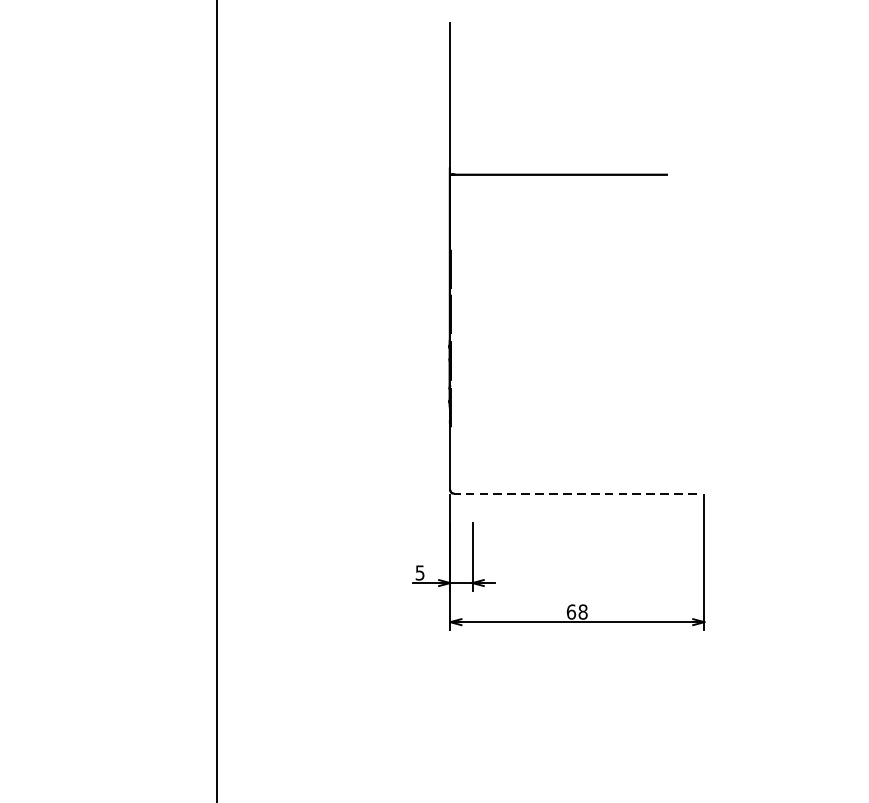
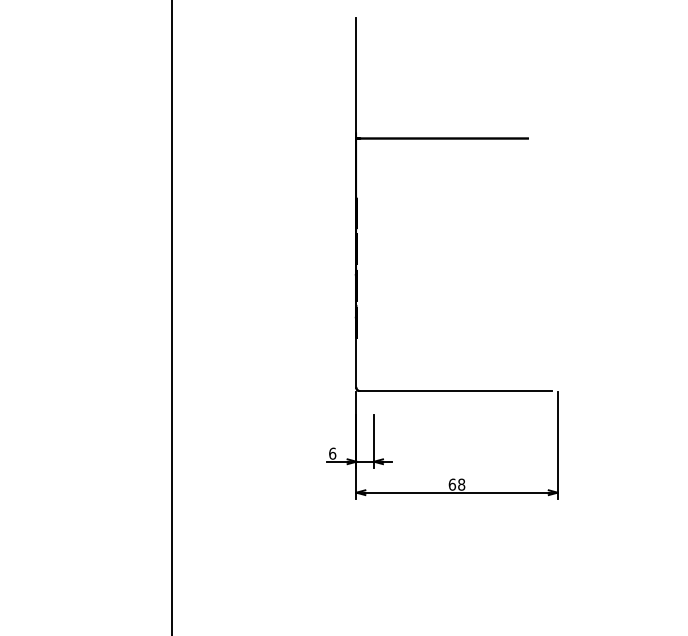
line: (575, 493) -> (455, 390), dashed -> solid
text: (419, 572) -> (332, 453), 5 -> 6

